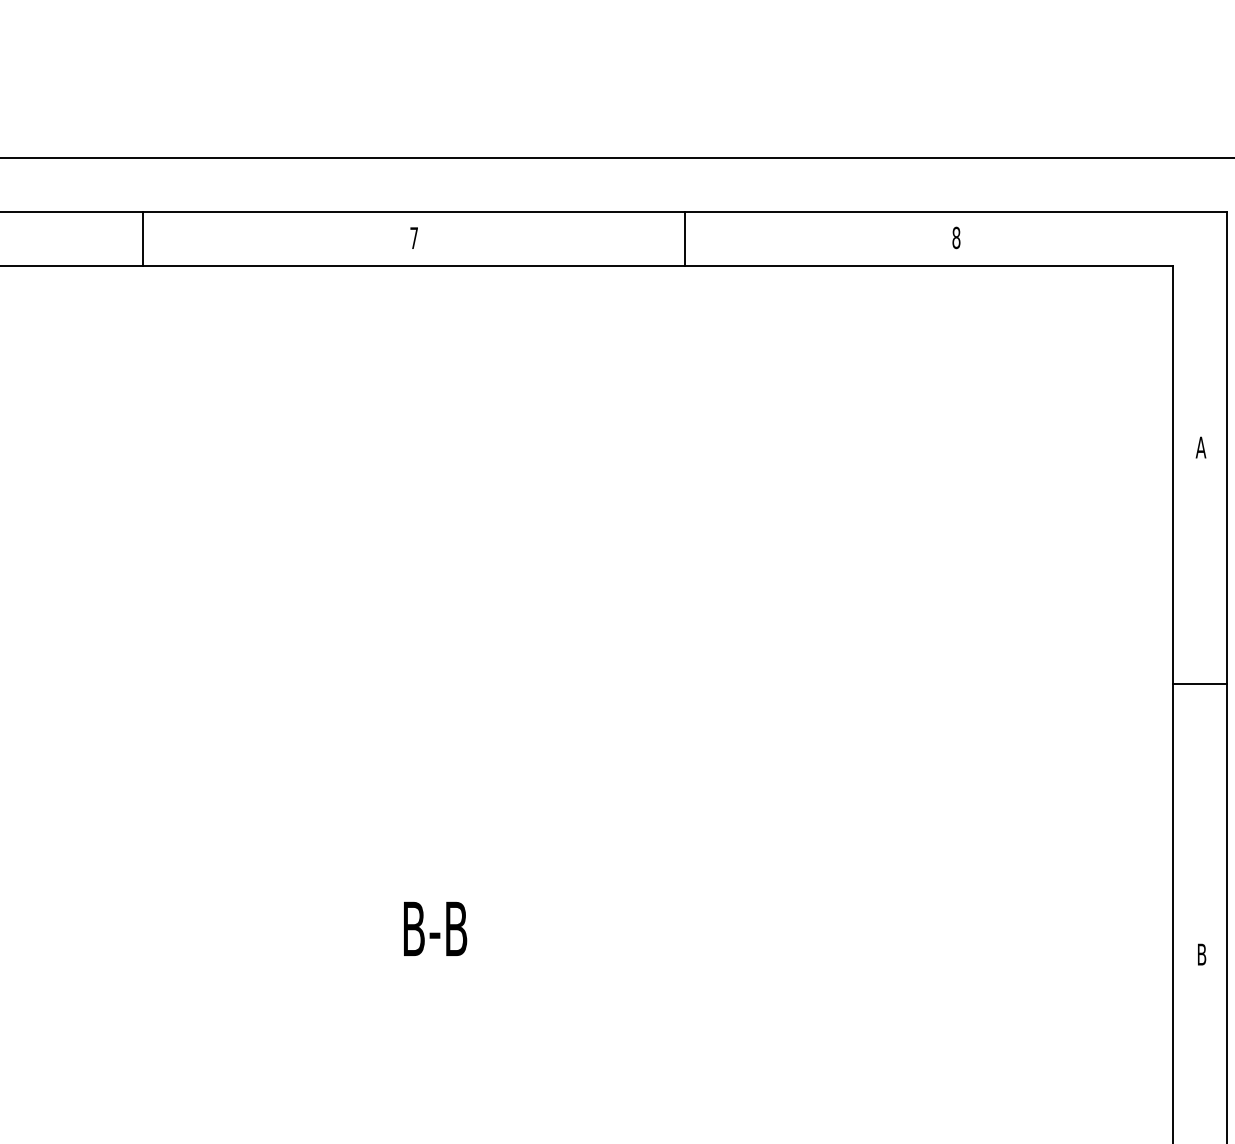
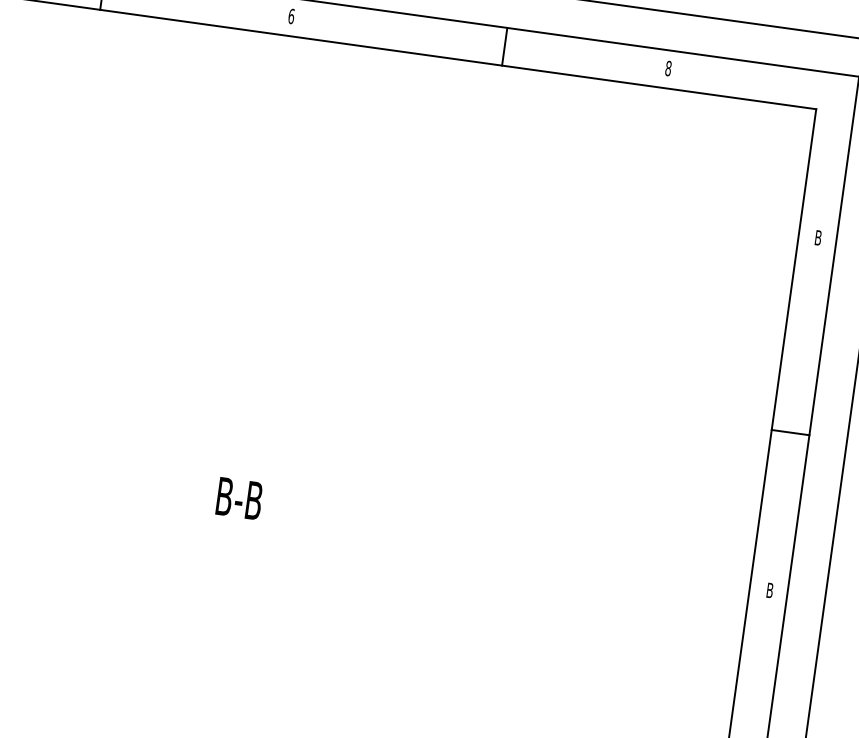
text: (414, 238) -> (291, 16), 7 -> 6
line: (685, 239) -> (505, 47), moved
text: (1200, 447) -> (817, 237), A -> B
line: (1199, 683) -> (790, 432), moved

